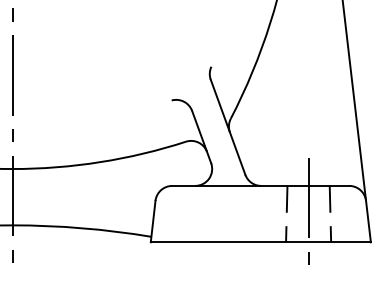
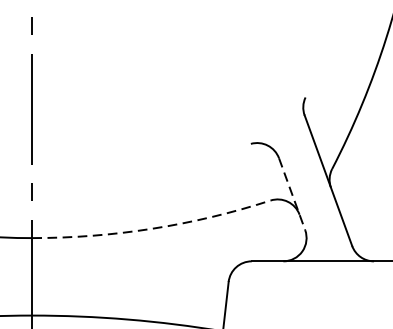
line: (201, 137) -> (291, 194), solid -> dashed
arc: (100, 162) -> (153, 229), solid -> dashed

